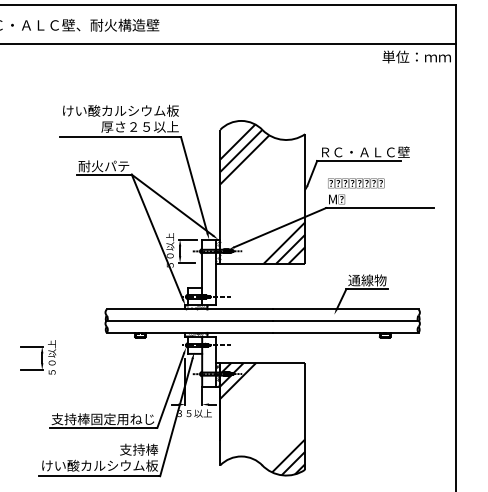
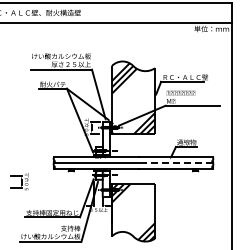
line: (345, 319) -> (175, 162), solid -> dashed

